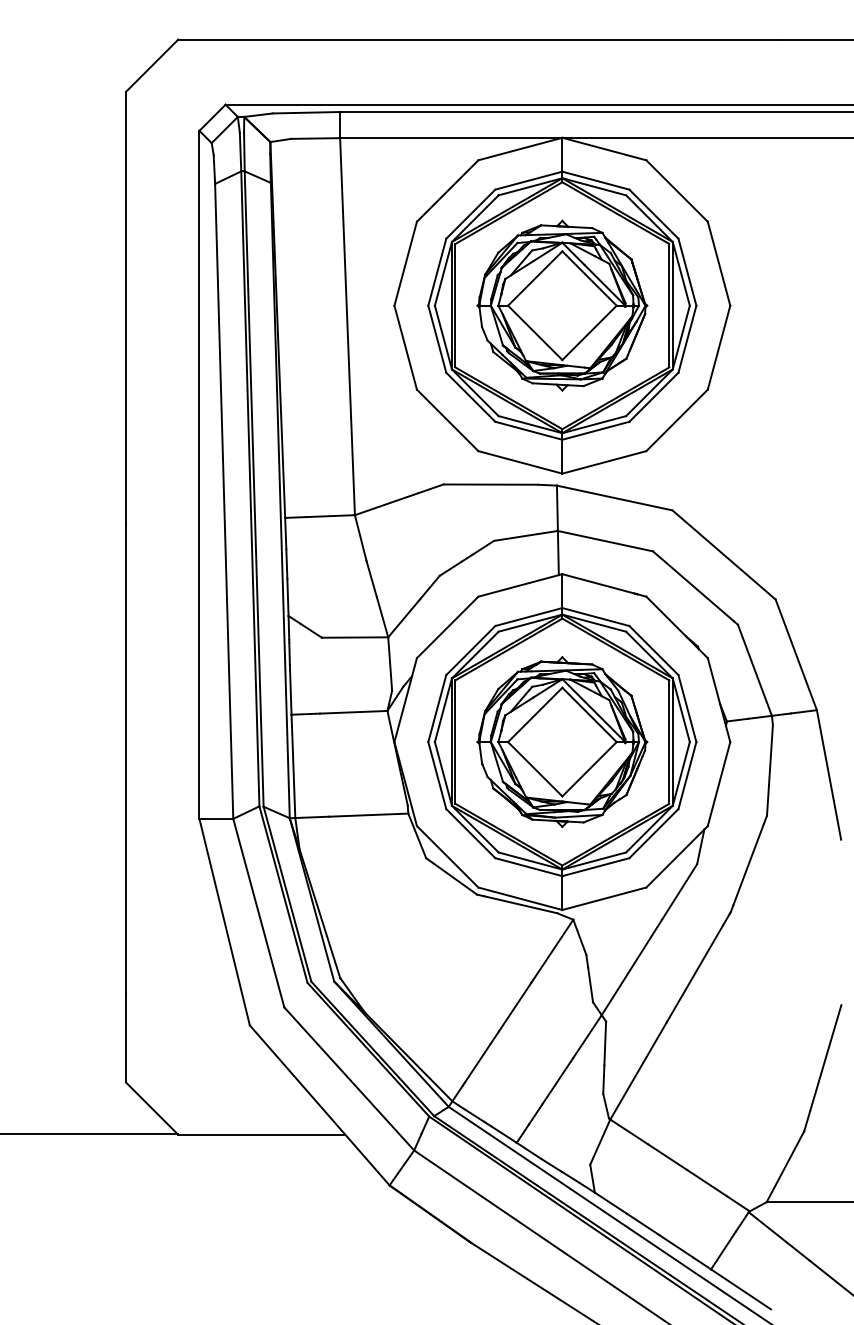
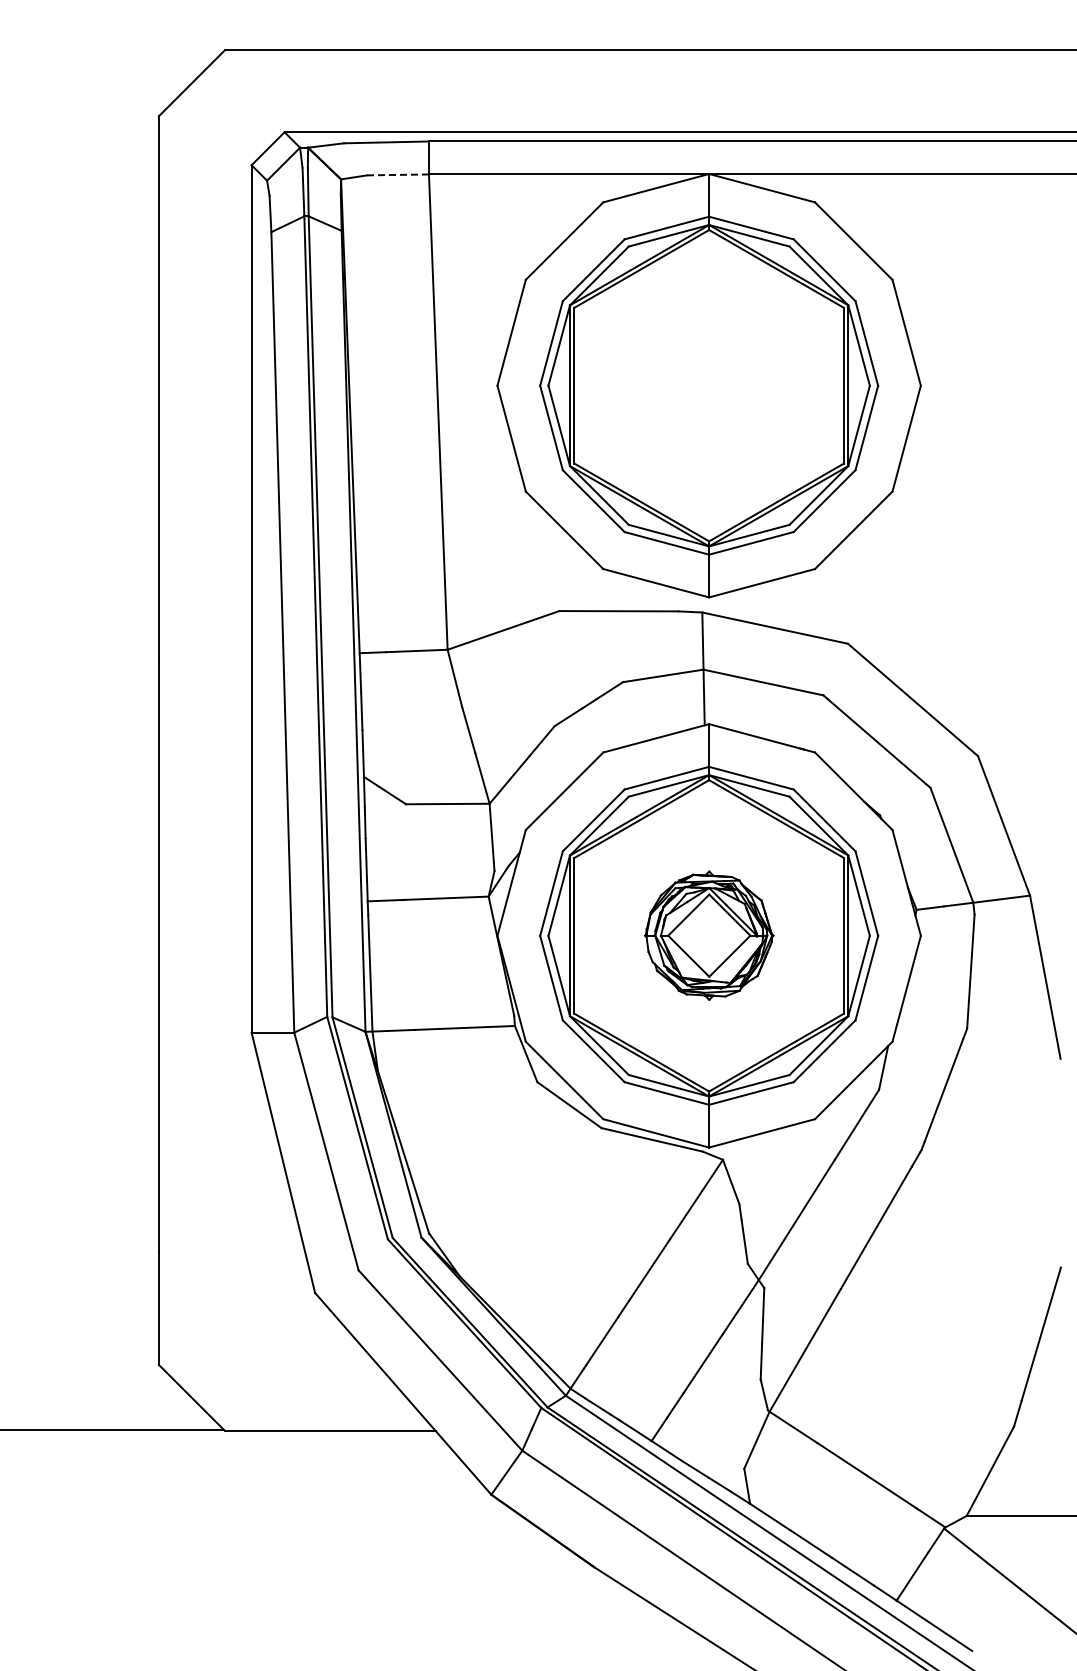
line: (315, 138) -> (398, 174), solid -> dashed
part: (562, 305) -> (709, 385), removed
part: (562, 741) -> (709, 935), size x0.6

